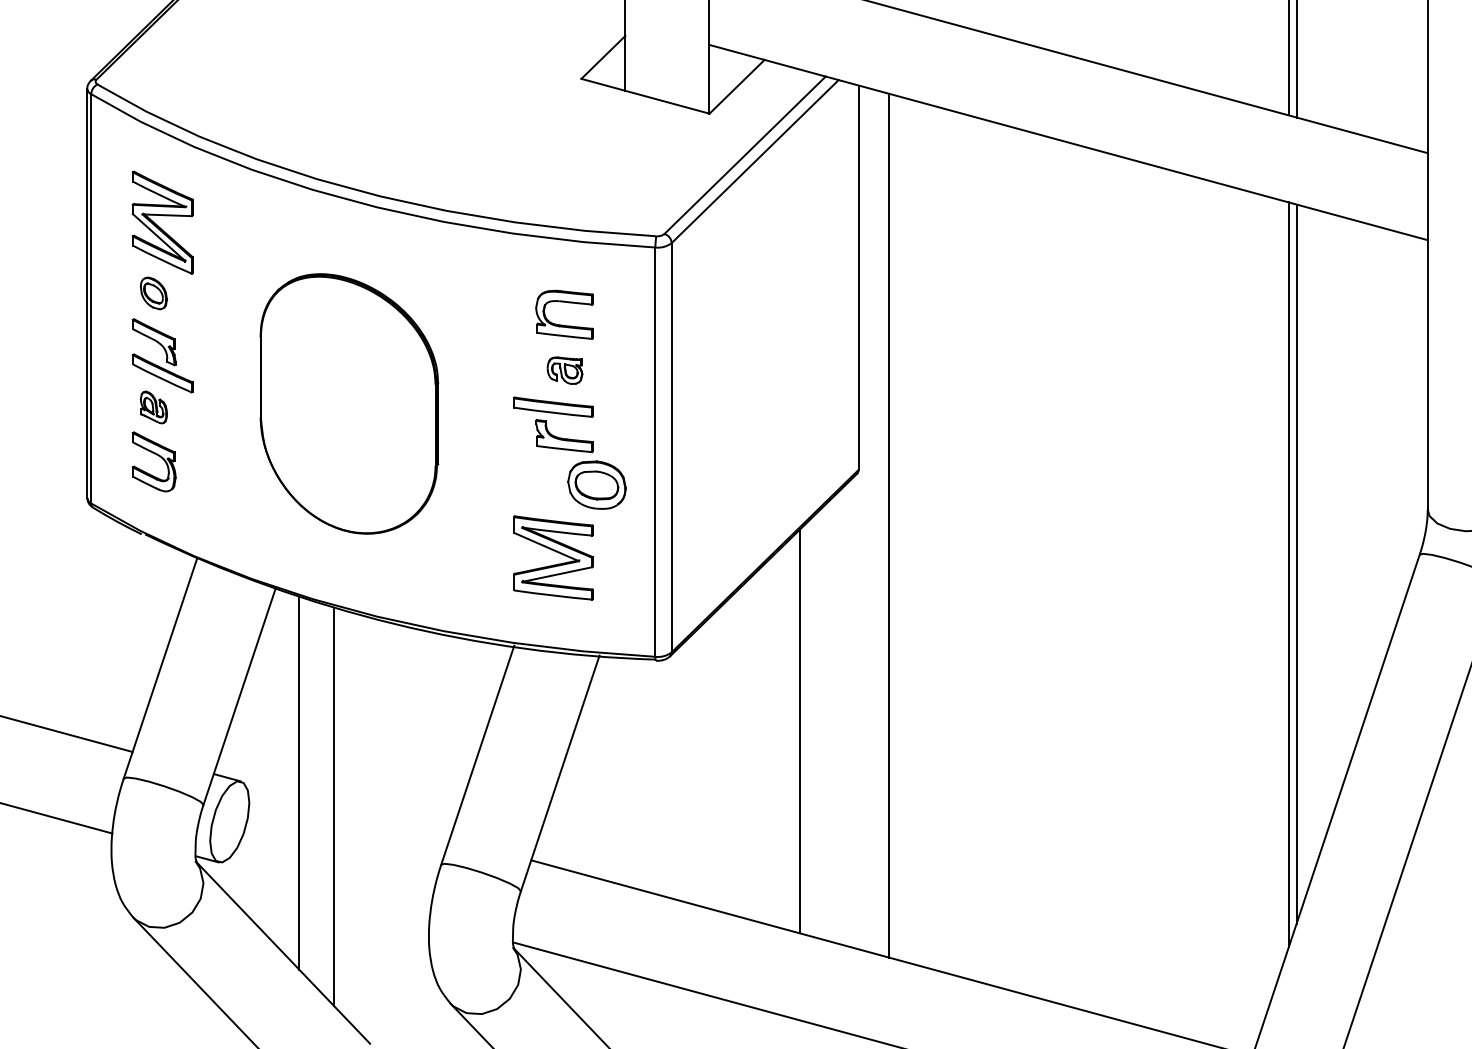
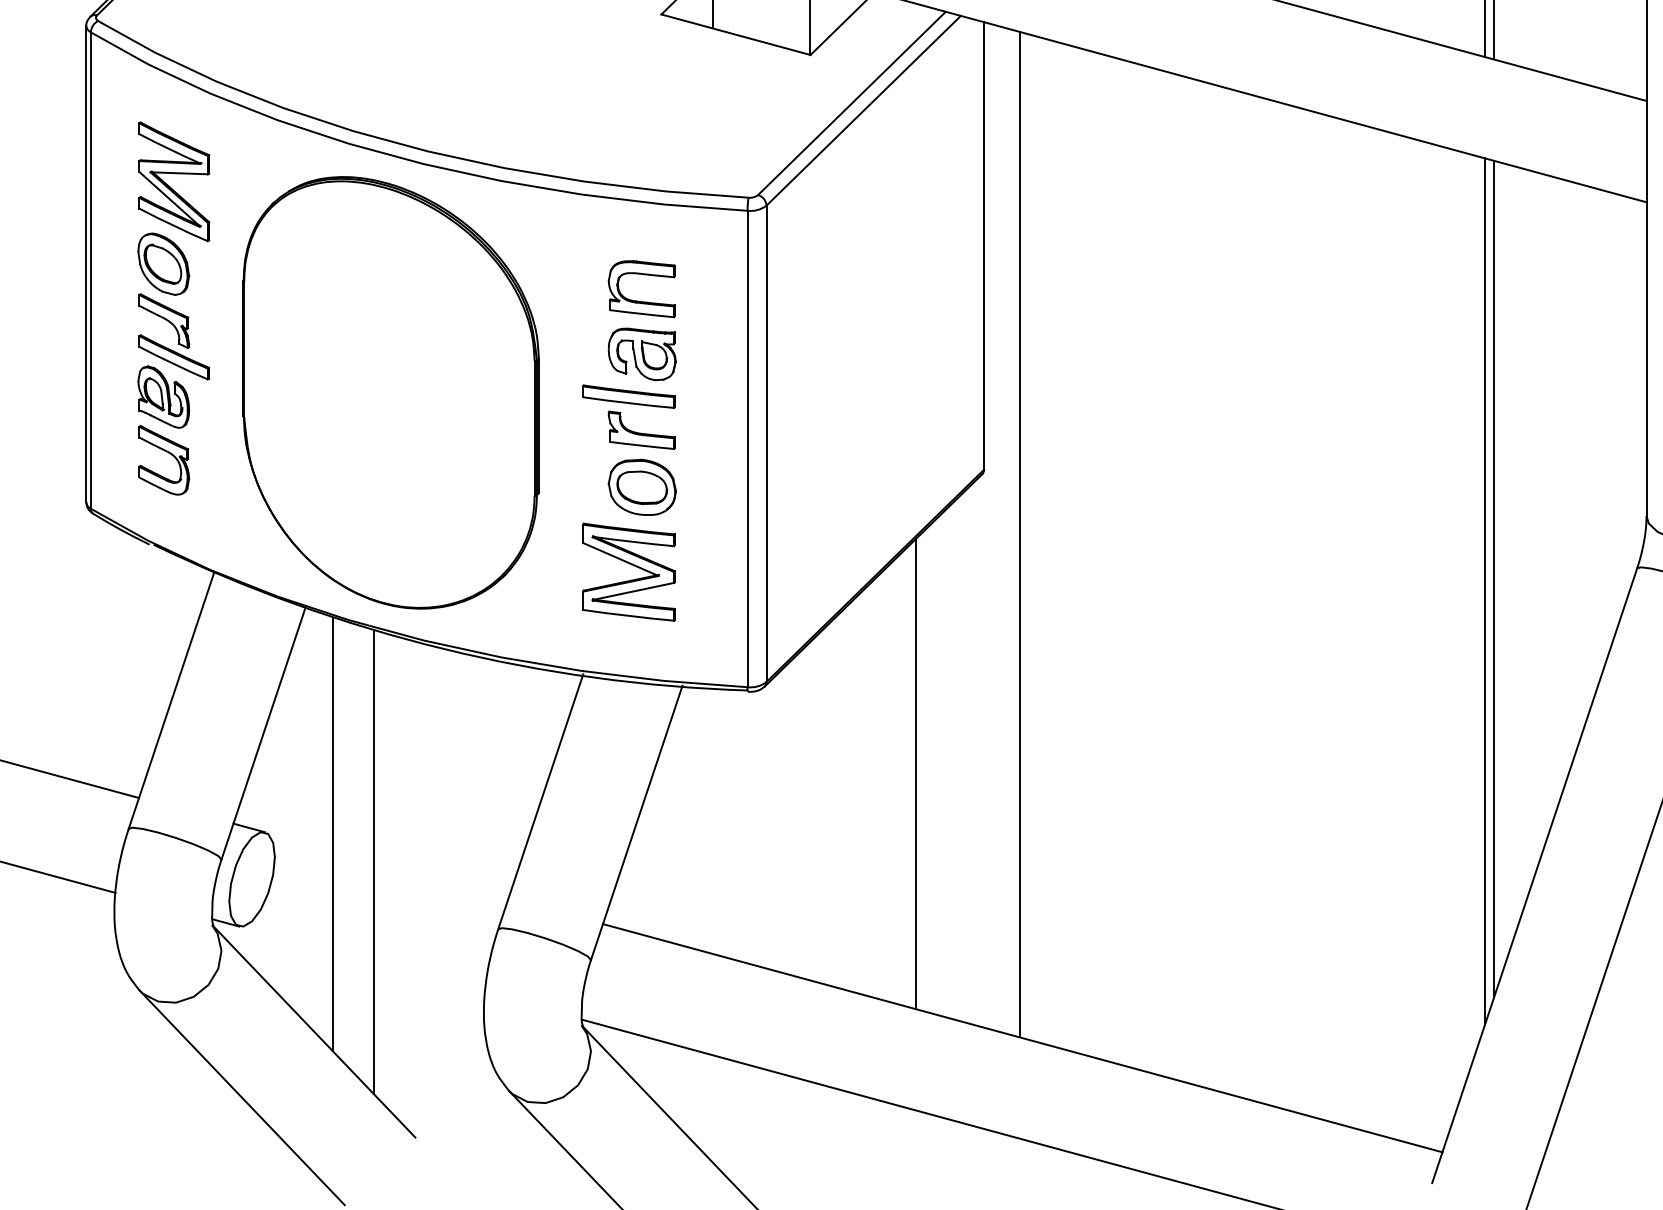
part: (153, 293) -> (163, 264), size x1.67
part: (564, 370) -> (641, 353), size x1.67
part: (349, 403) -> (391, 392), size x1.43
part: (153, 407) -> (163, 397), size x1.67
part: (596, 484) -> (641, 486), moved

